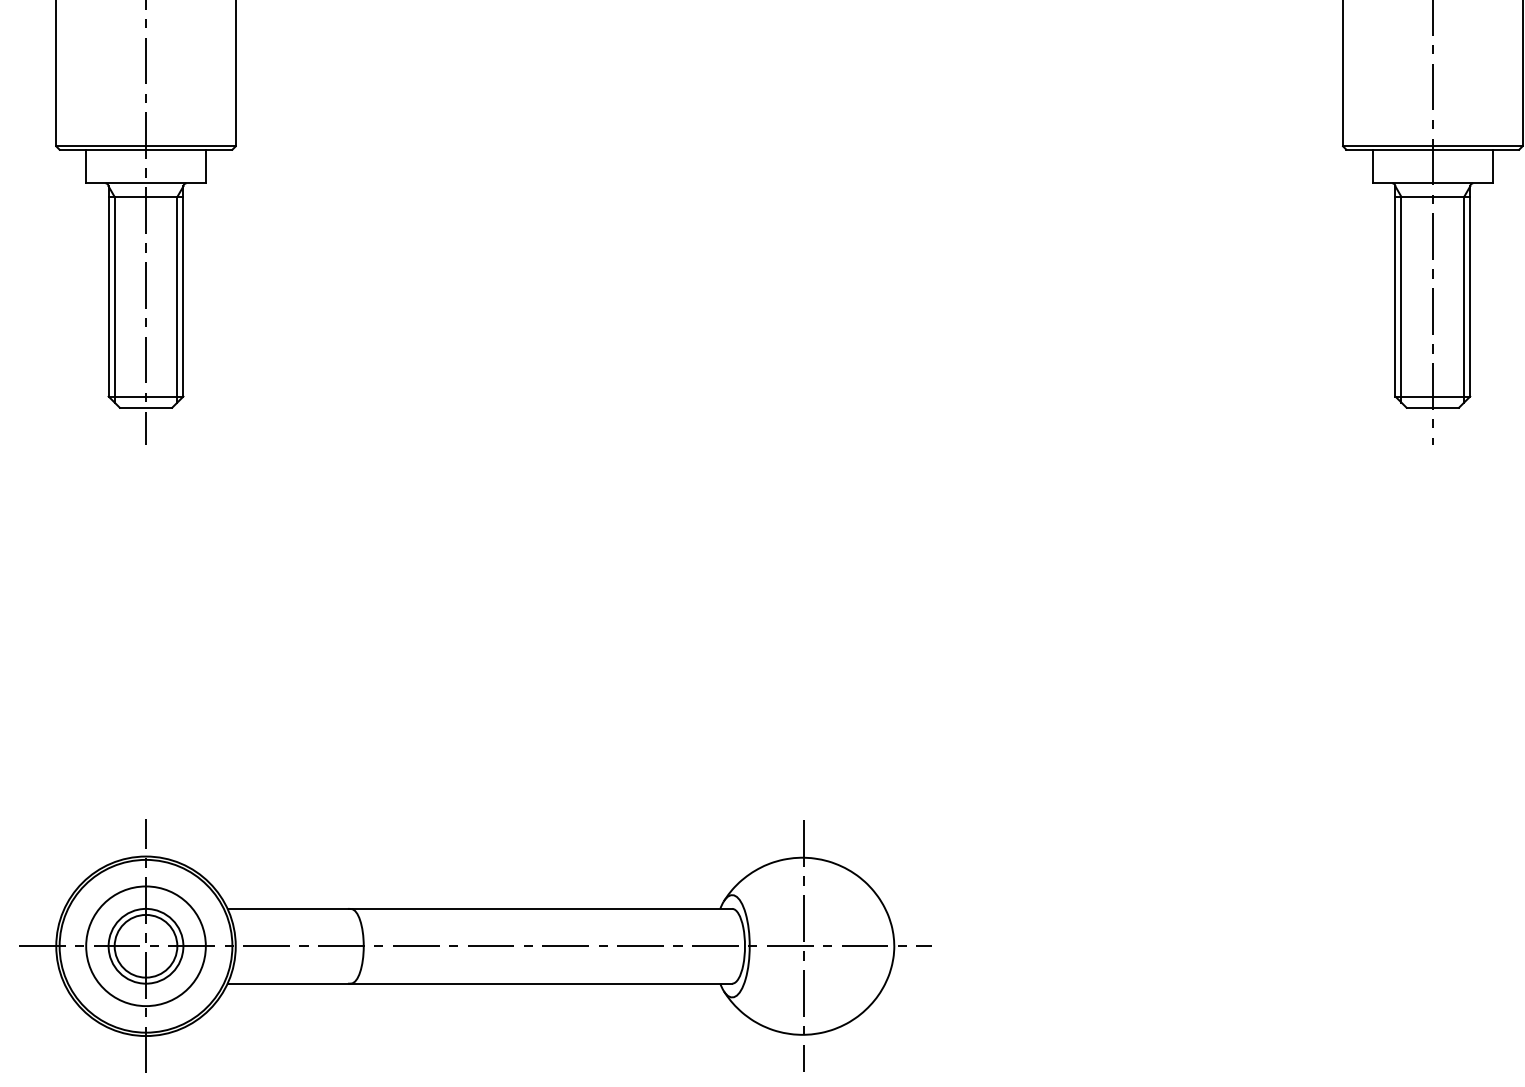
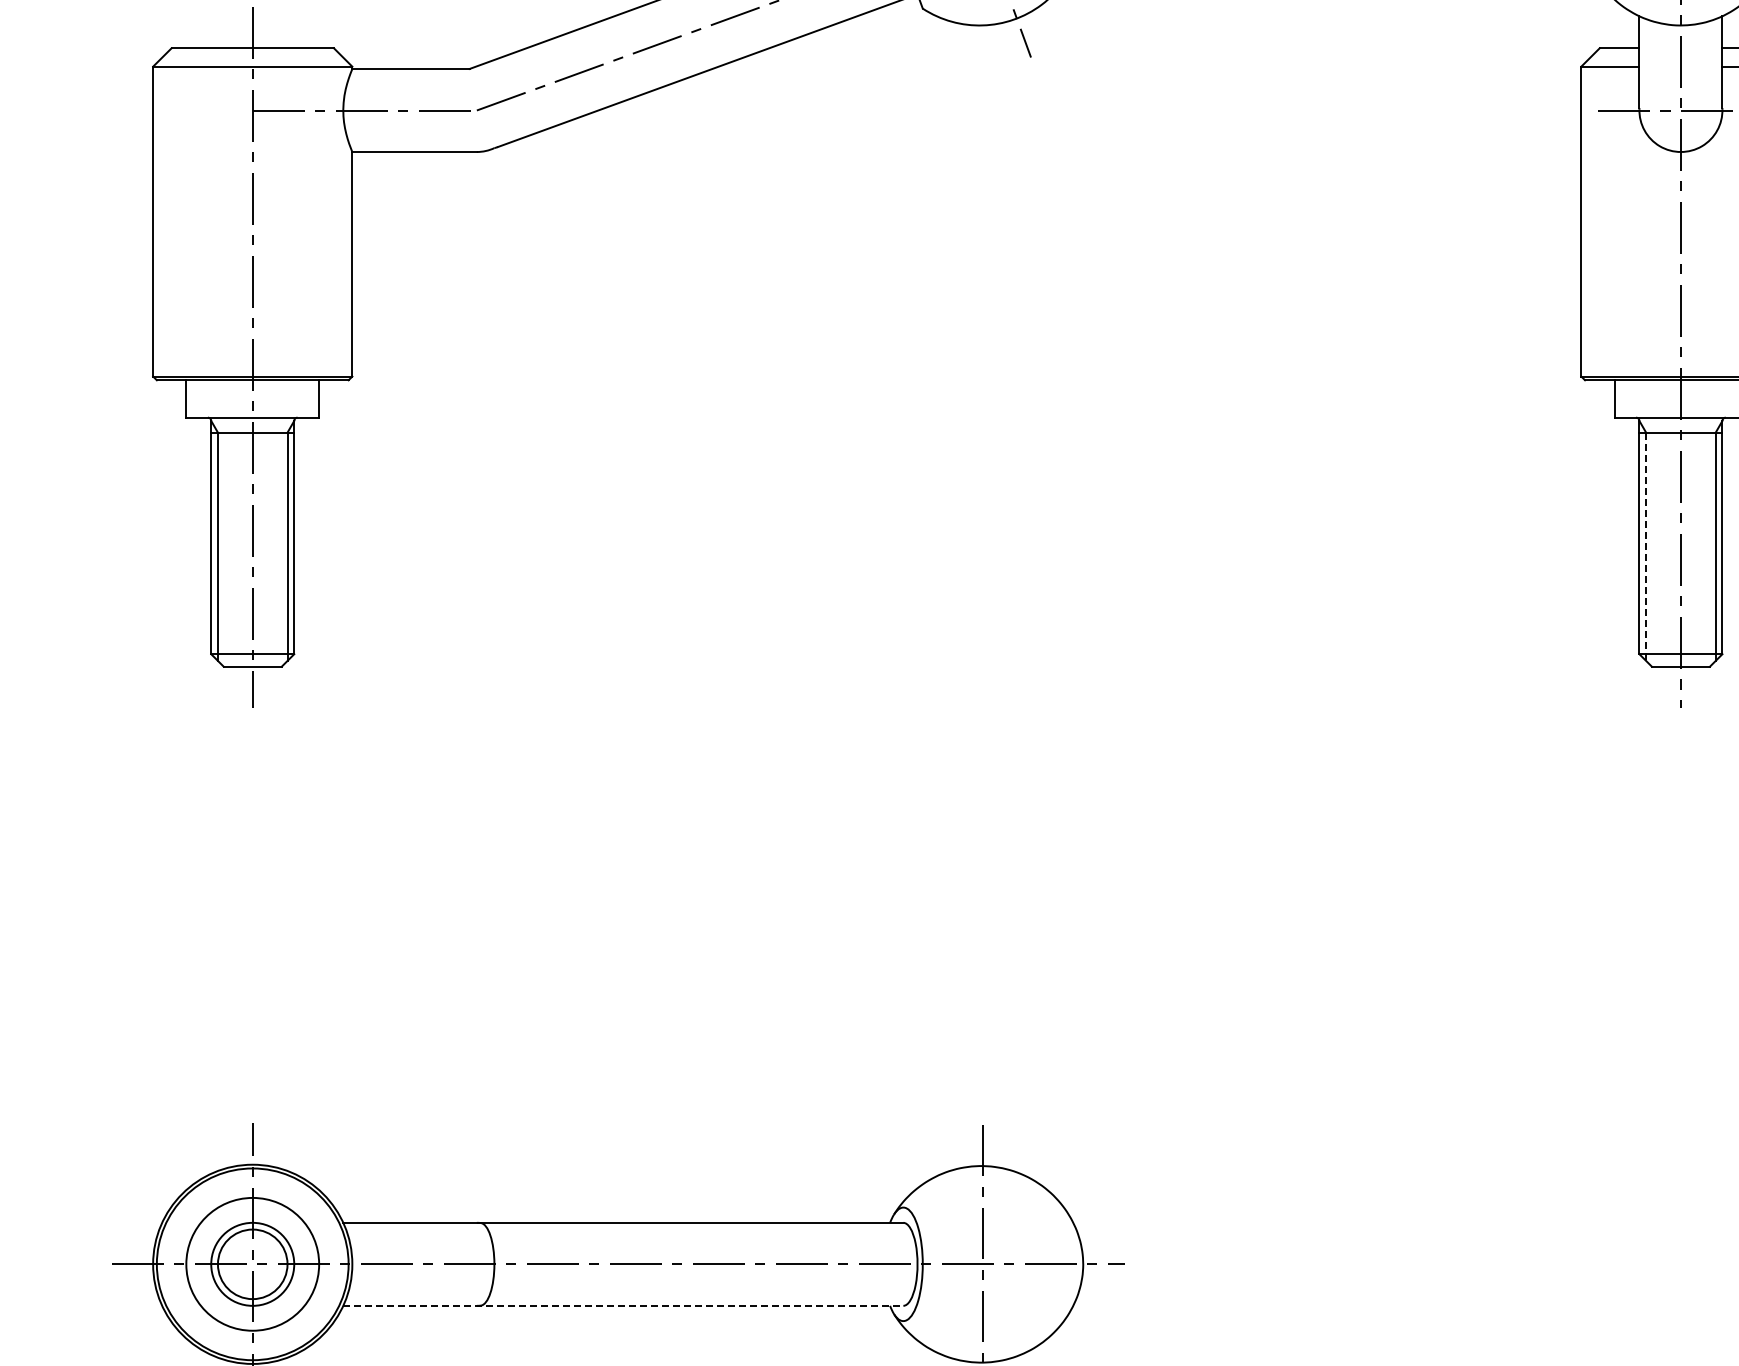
line: (1401, 300) -> (1646, 547), solid -> dashed
line: (480, 983) -> (623, 1305), solid -> dashed

